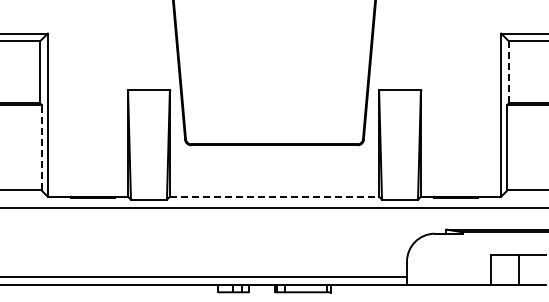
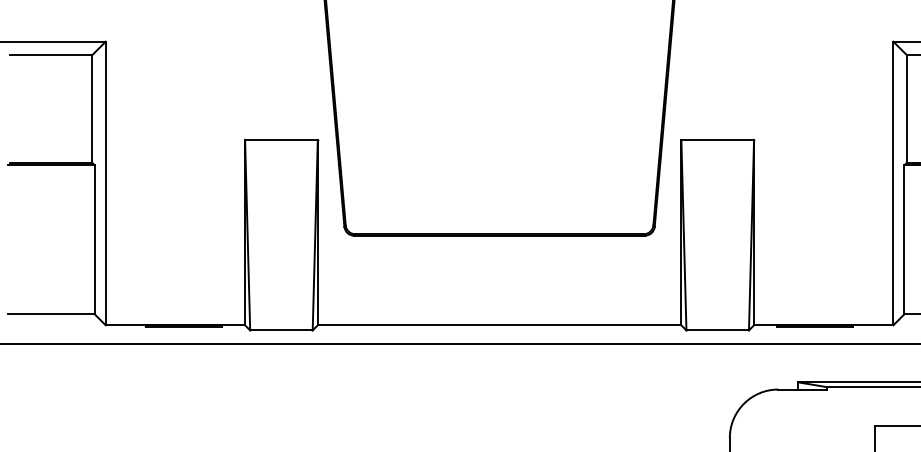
line: (508, 71) -> (906, 107), dashed -> solid
line: (41, 147) -> (94, 239), dashed -> solid
line: (274, 196) -> (499, 324), dashed -> solid

